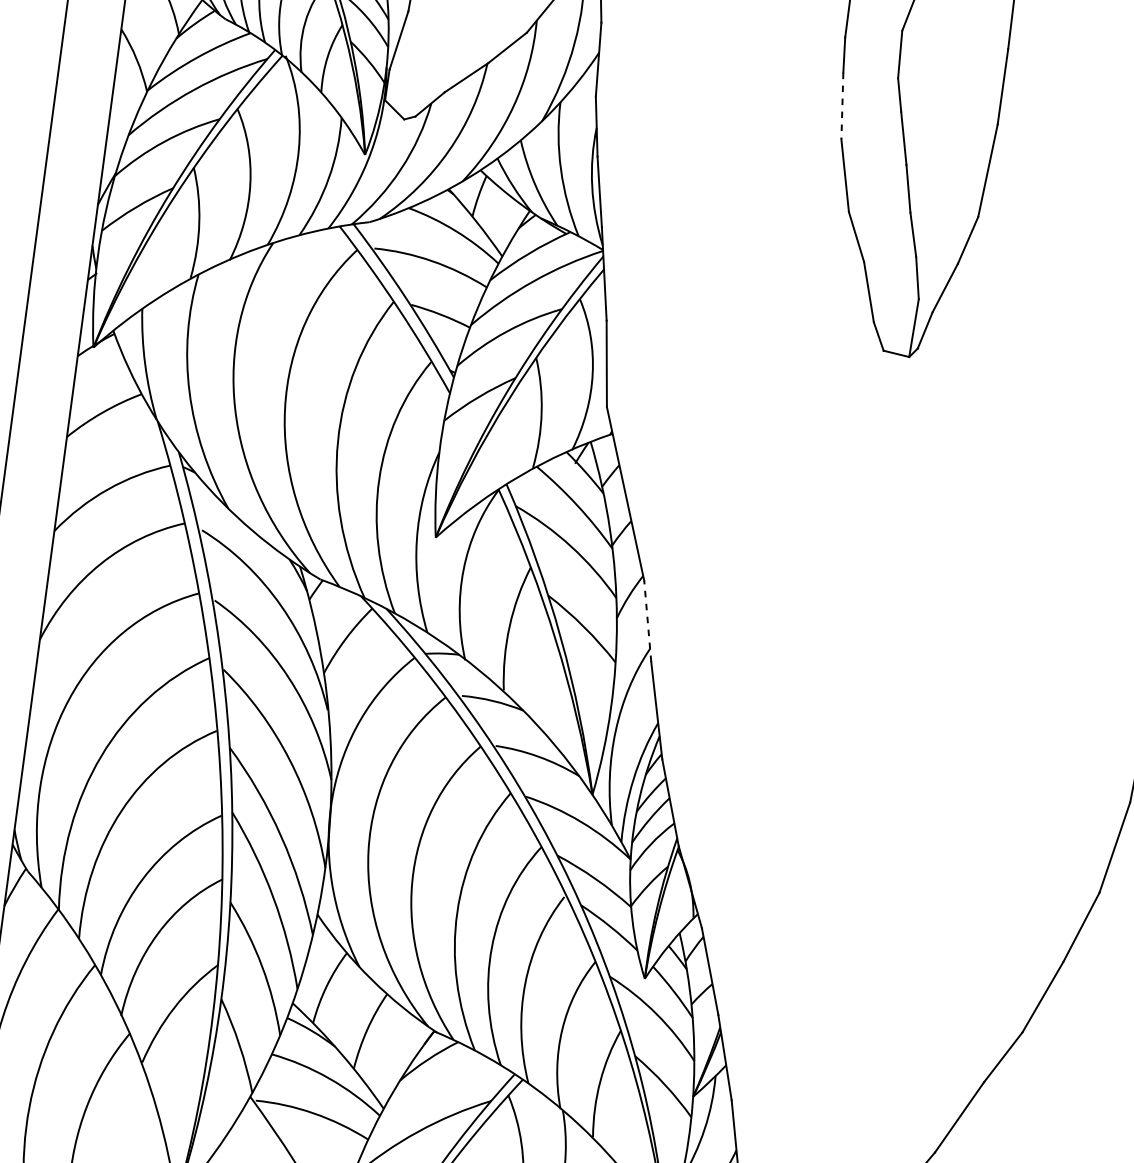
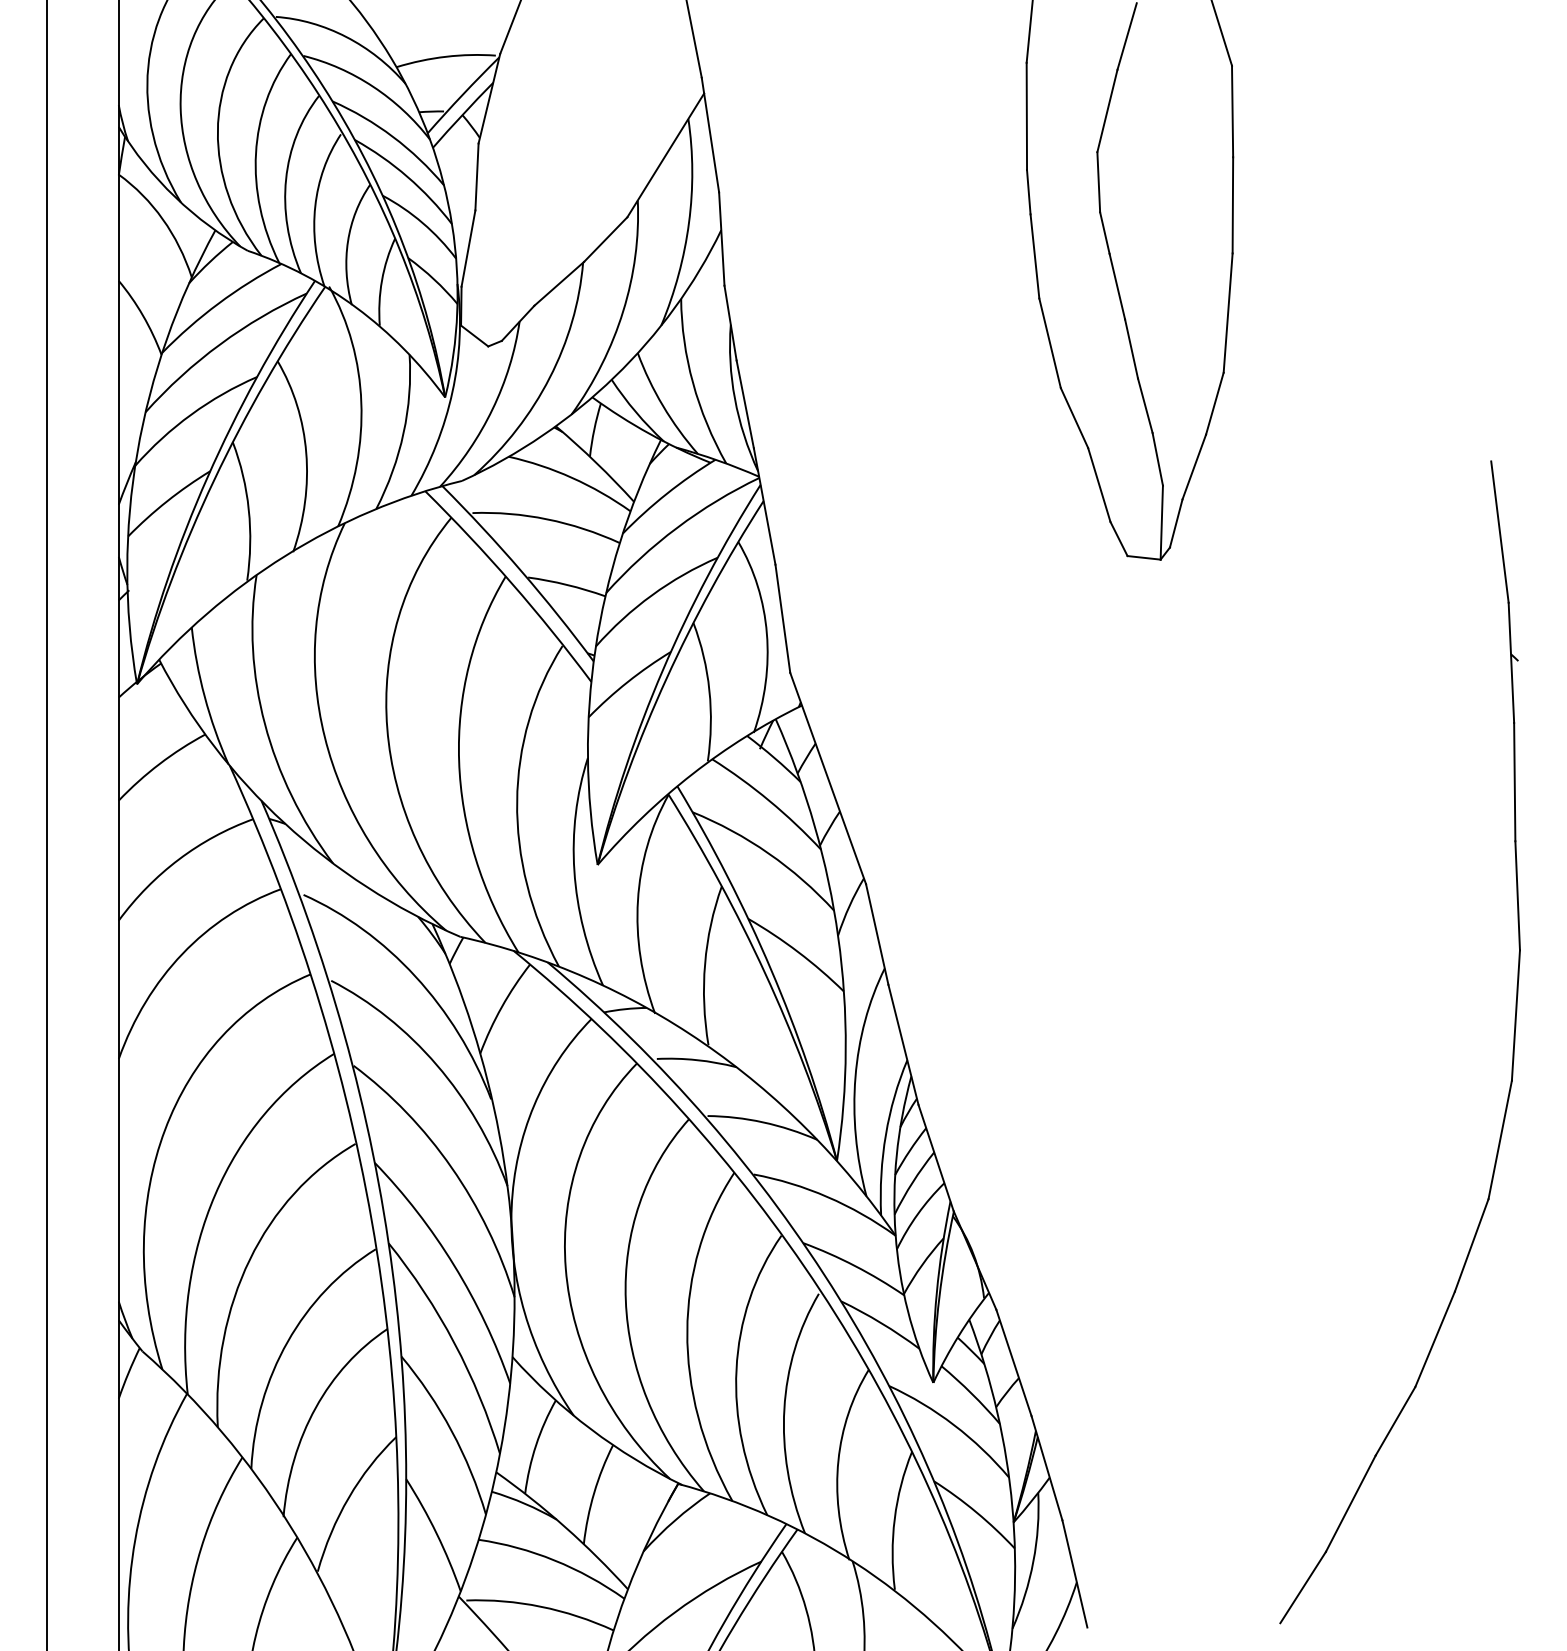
line: (842, 106) -> (1034, 256), dashed -> solid
line: (647, 621) -> (877, 934), dashed -> solid

